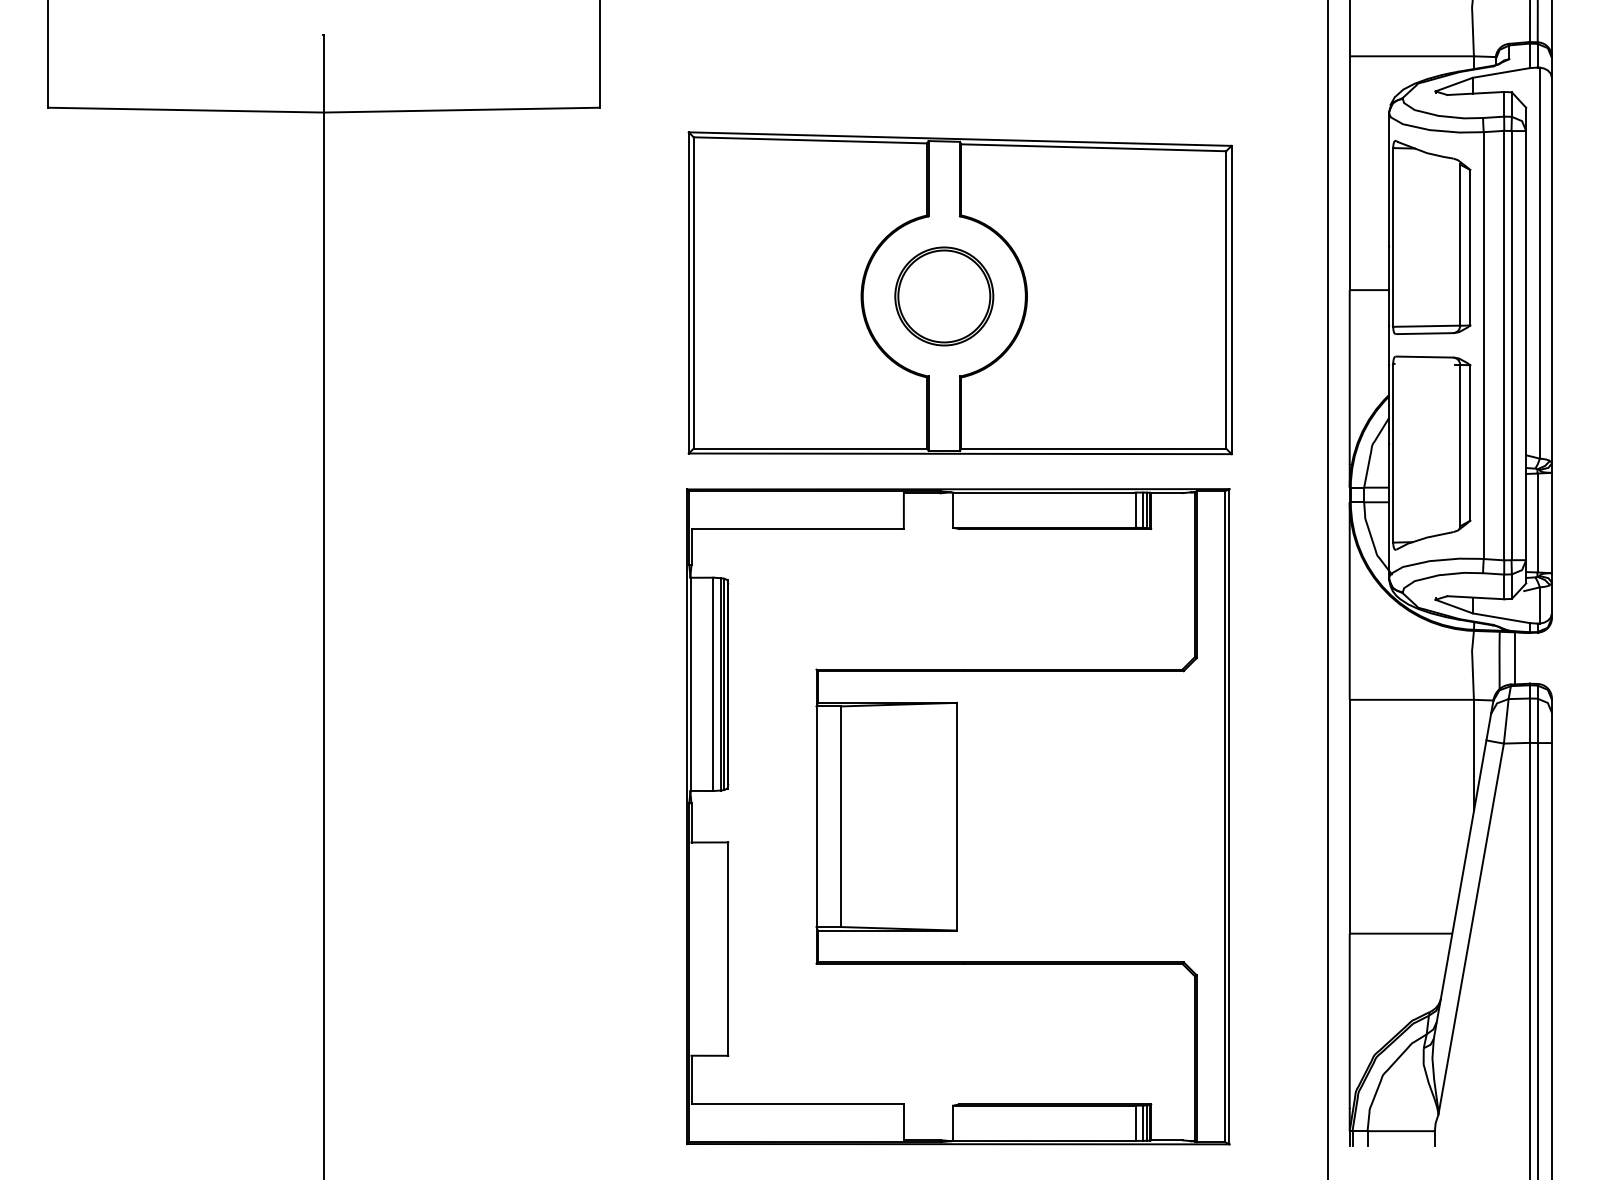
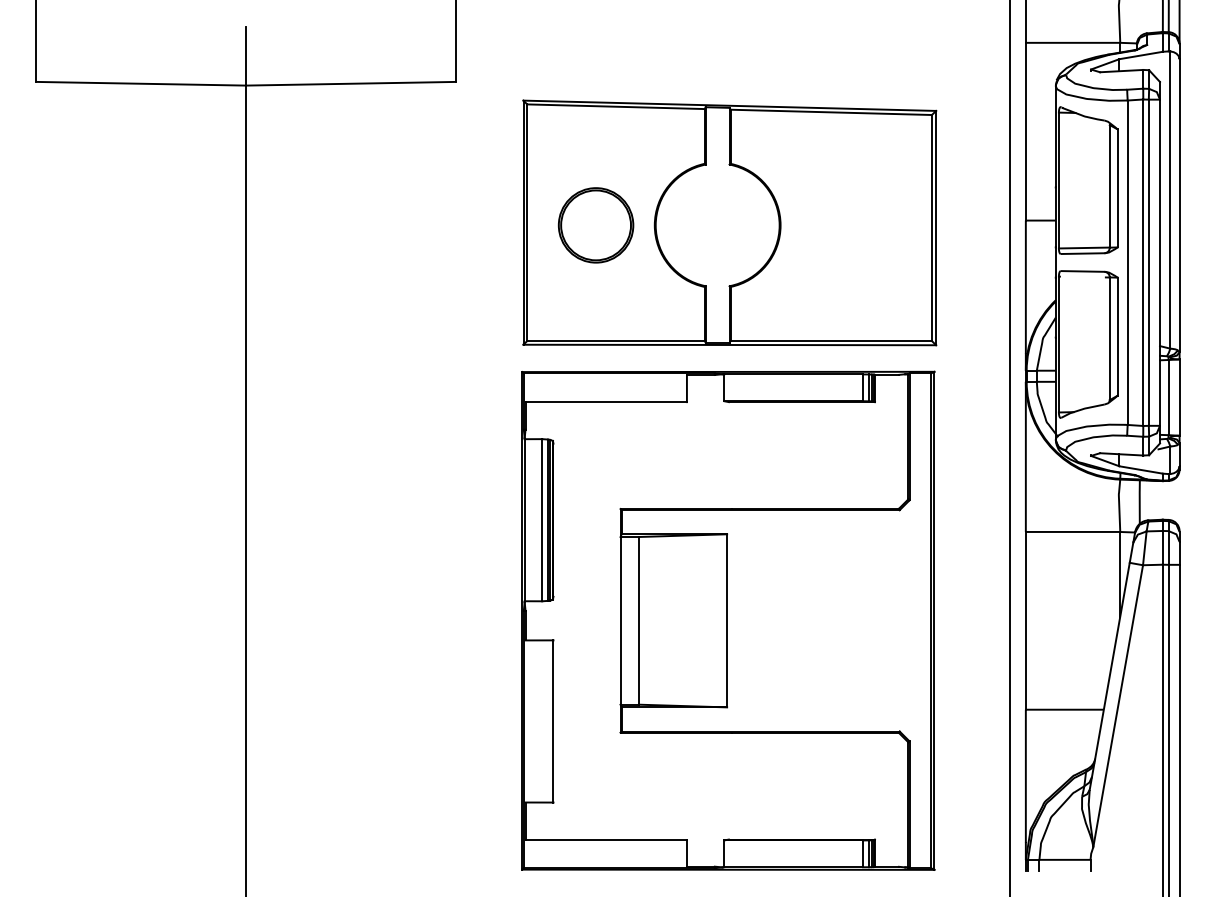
part: (944, 296) -> (596, 225), moved
line: (1514, 657) -> (1151, 499), removed

